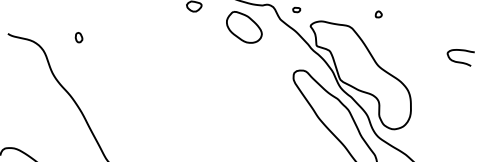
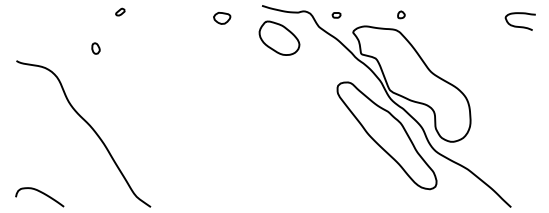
part: (378, 14) -> (401, 14), moved
part: (78, 37) -> (95, 48), moved
curve: (456, 60) -> (516, 25), moved

